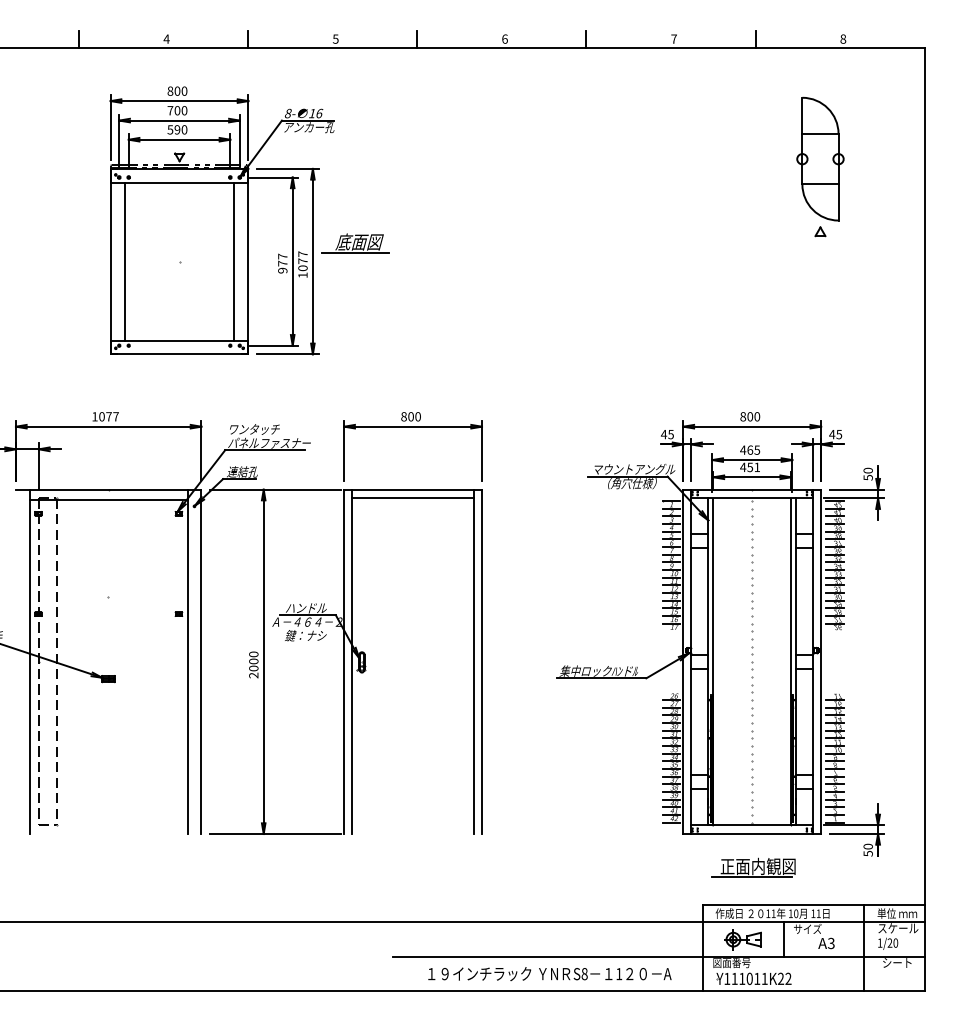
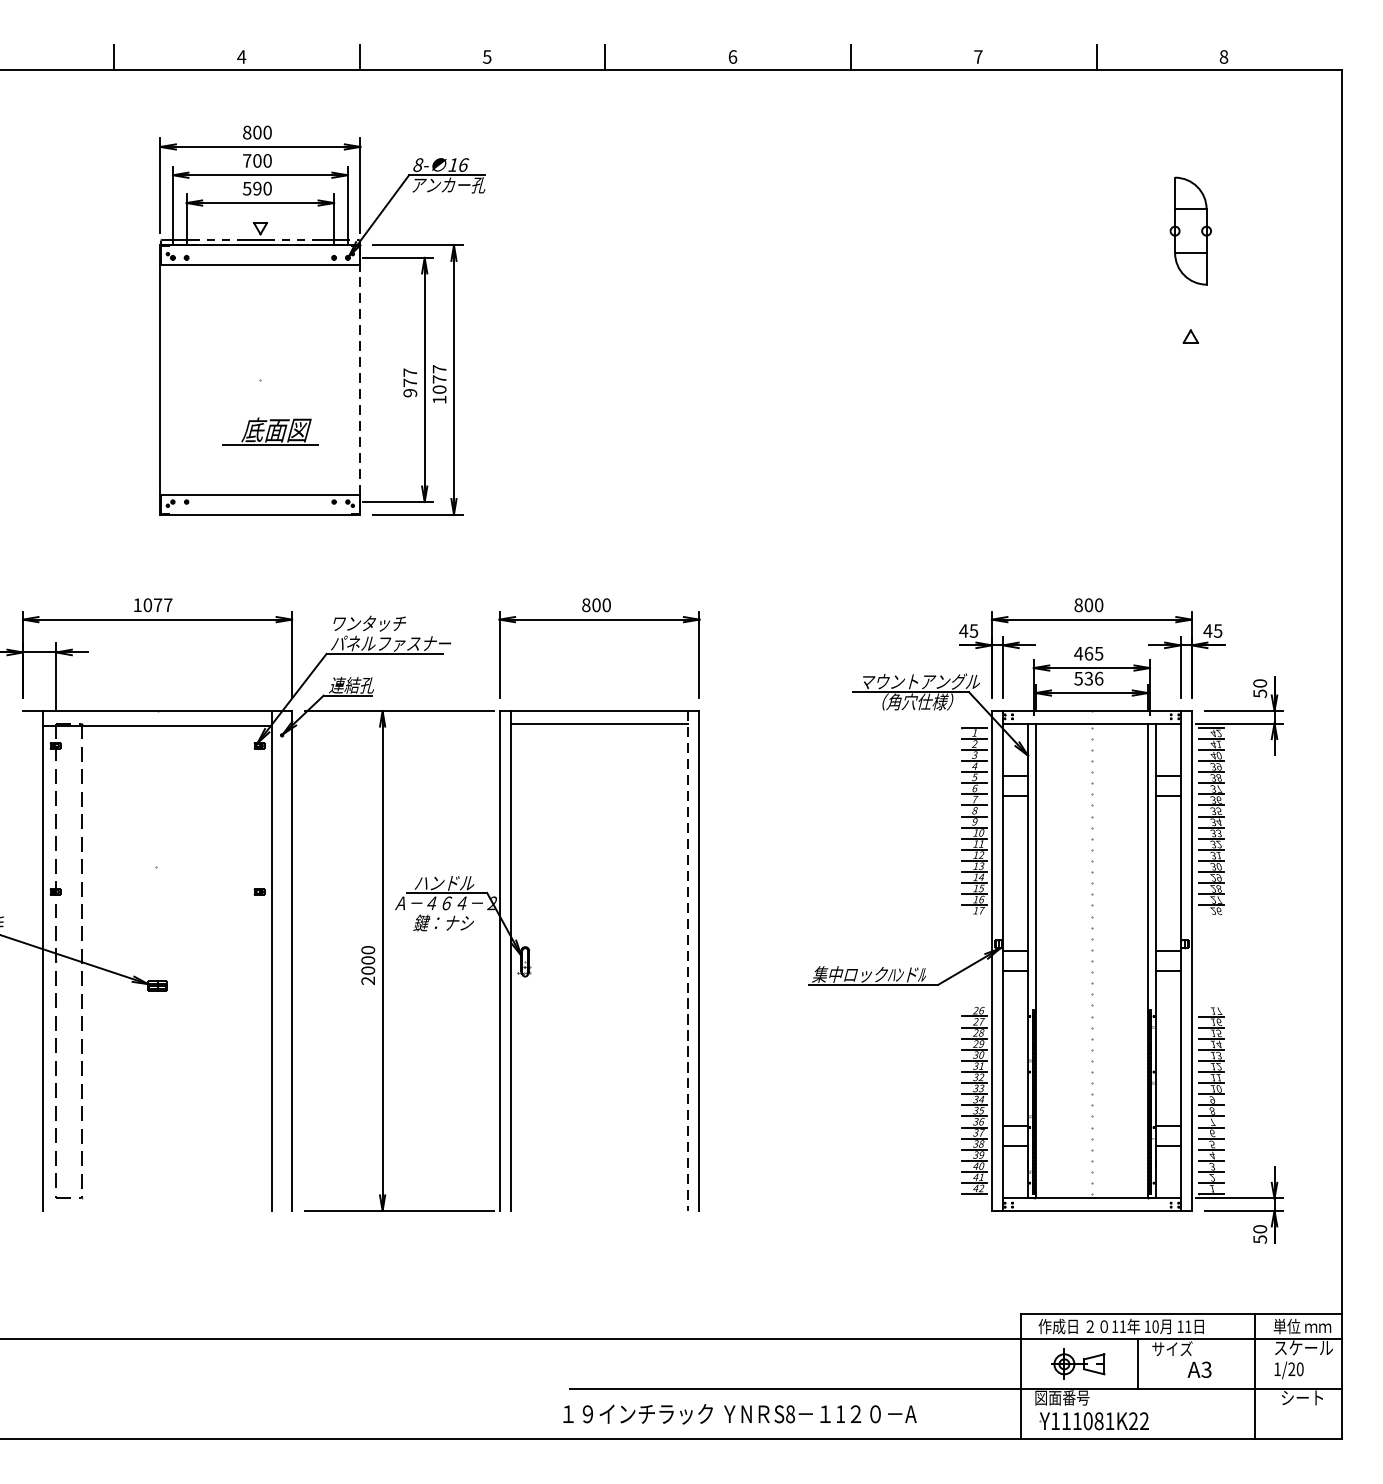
part: (820, 158) -> (1190, 230), size x0.6
part: (355, 243) -> (270, 432), moved
line: (125, 261) -> (181, 379), removed
line: (233, 261) -> (338, 379), removed
line: (248, 261) -> (360, 379), solid -> dashed
text: (750, 467) -> (1089, 678), 451 -> 536
line: (474, 662) -> (688, 961), solid -> dashed
part: (753, 867) -> (1093, 1259), removed
text: (549, 973) -> (739, 1413), moved
text: (757, 978) -> (1099, 1420), Y111011K22 -> Y111081K22

